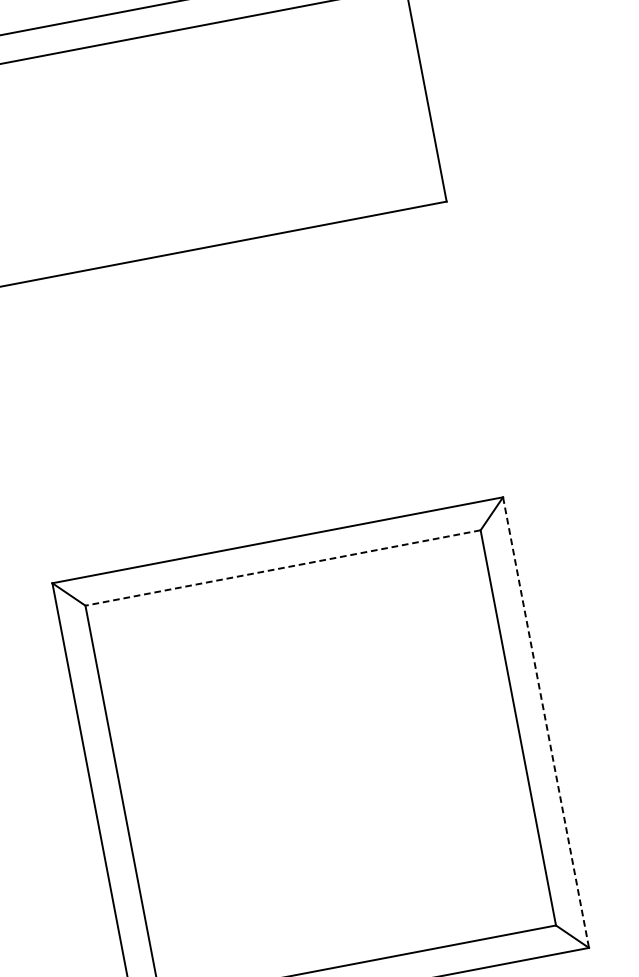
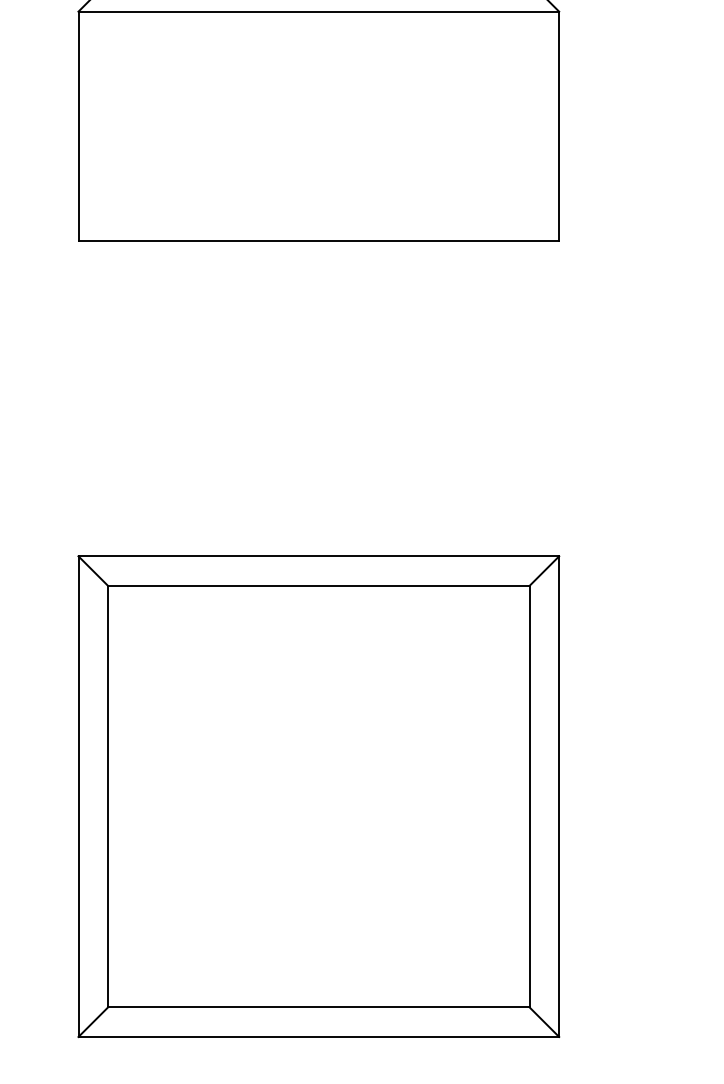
line: (282, 567) -> (318, 585), dashed -> solid
line: (546, 723) -> (559, 797), dashed -> solid

